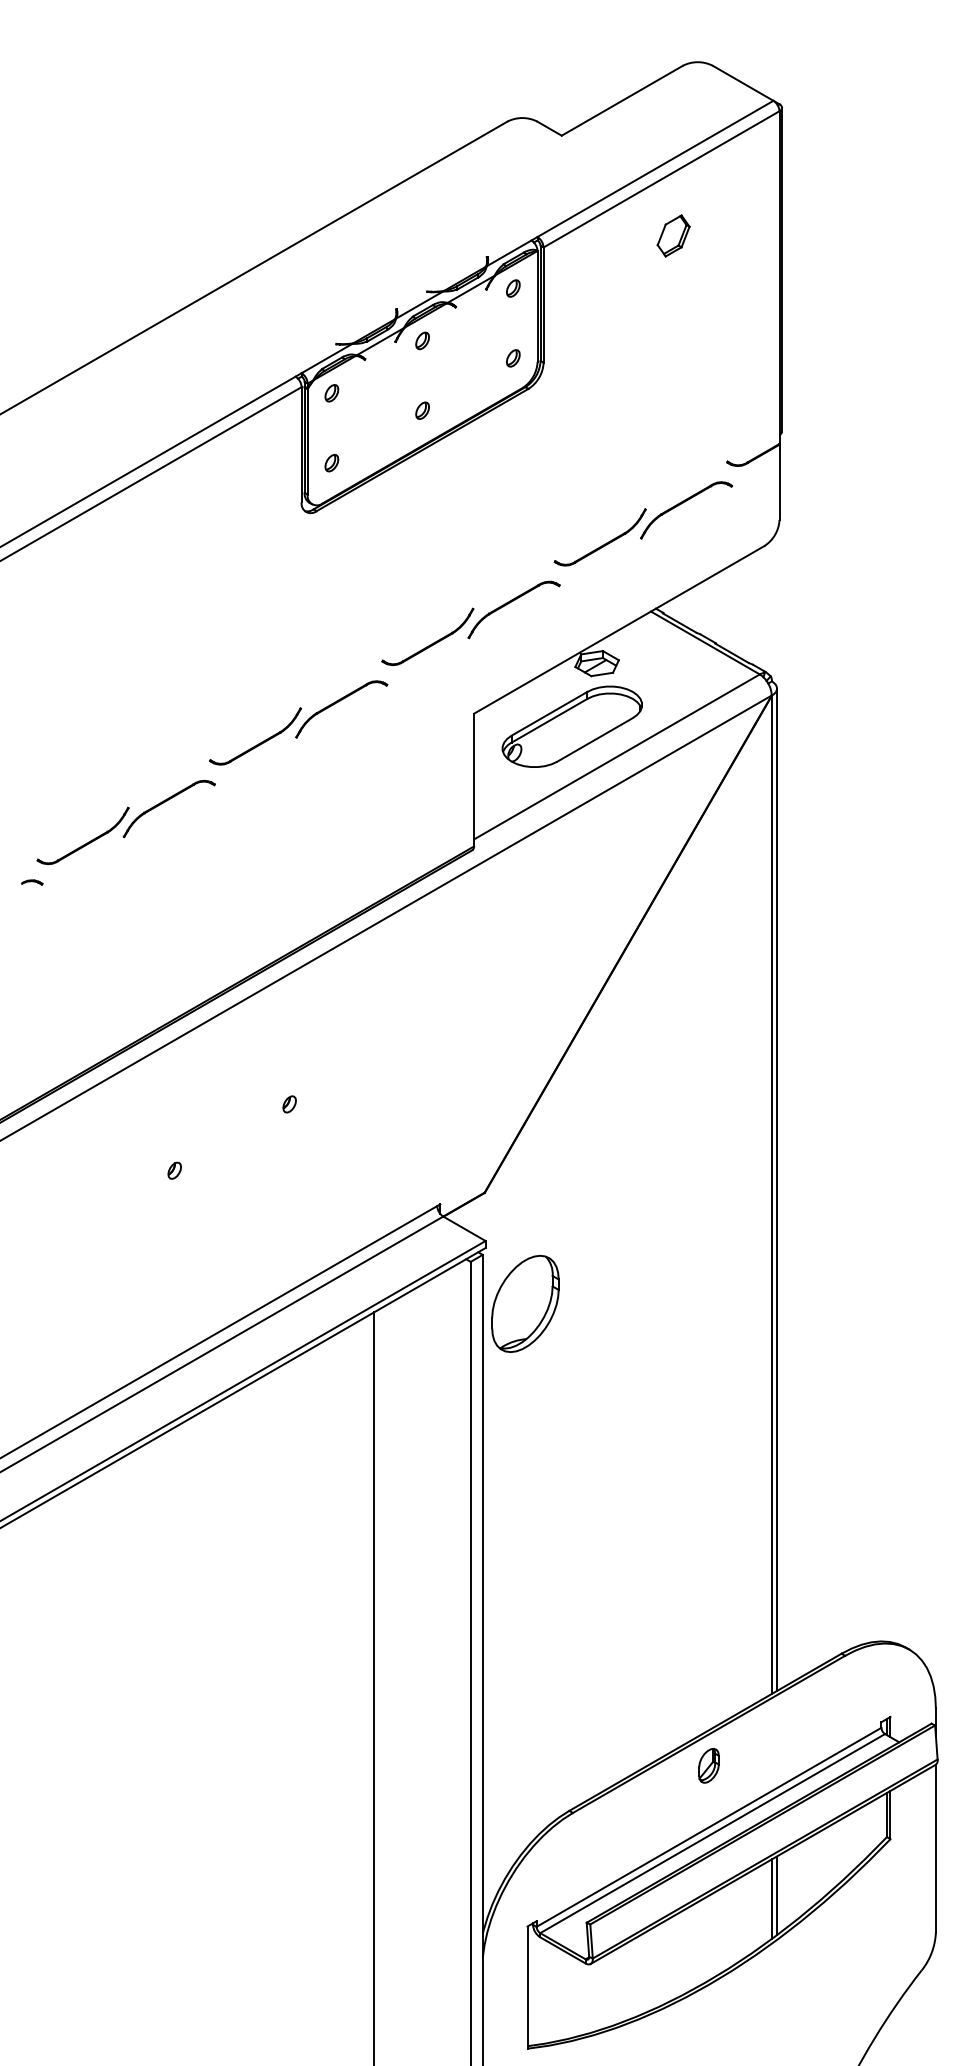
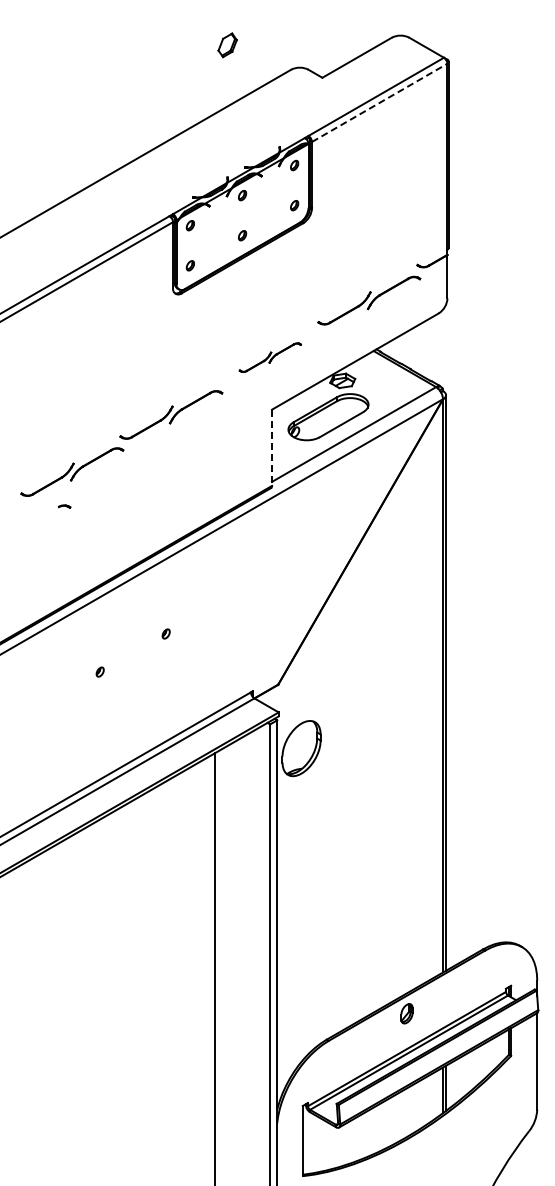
line: (662, 178) -> (380, 102), solid -> dashed
part: (673, 236) -> (227, 45), moved
part: (471, 622) -> (270, 357), size x0.6
line: (474, 781) -> (272, 448), solid -> dashed
part: (32, 882) -> (64, 506), moved

